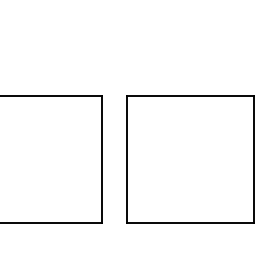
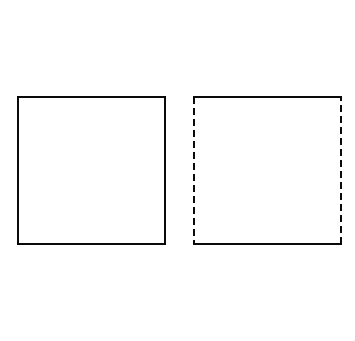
line: (254, 158) -> (340, 169), solid -> dashed
line: (127, 159) -> (194, 170), solid -> dashed

